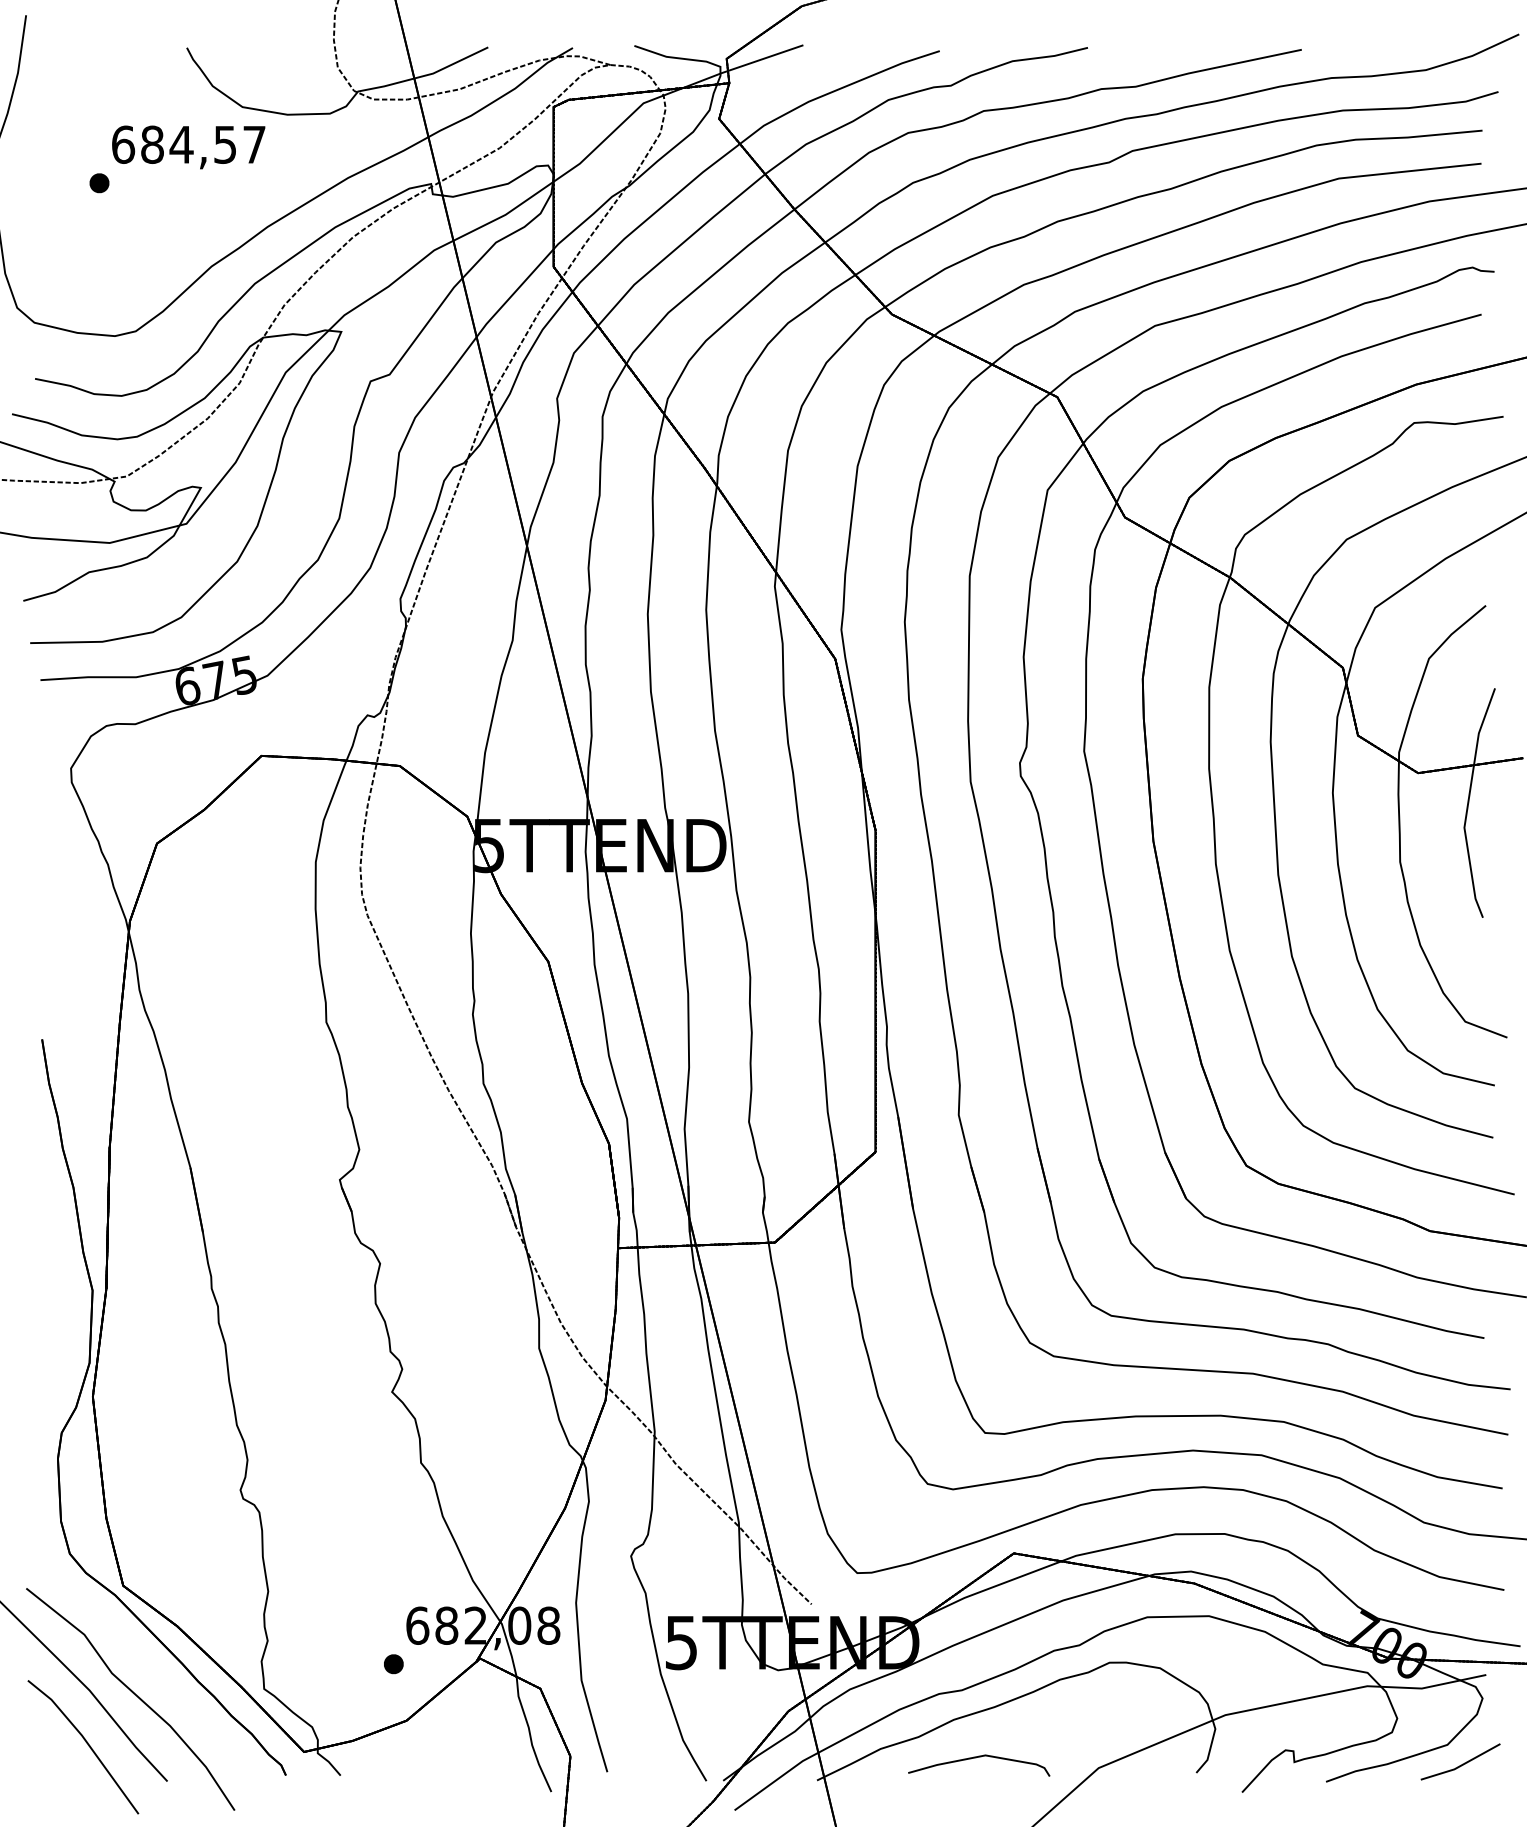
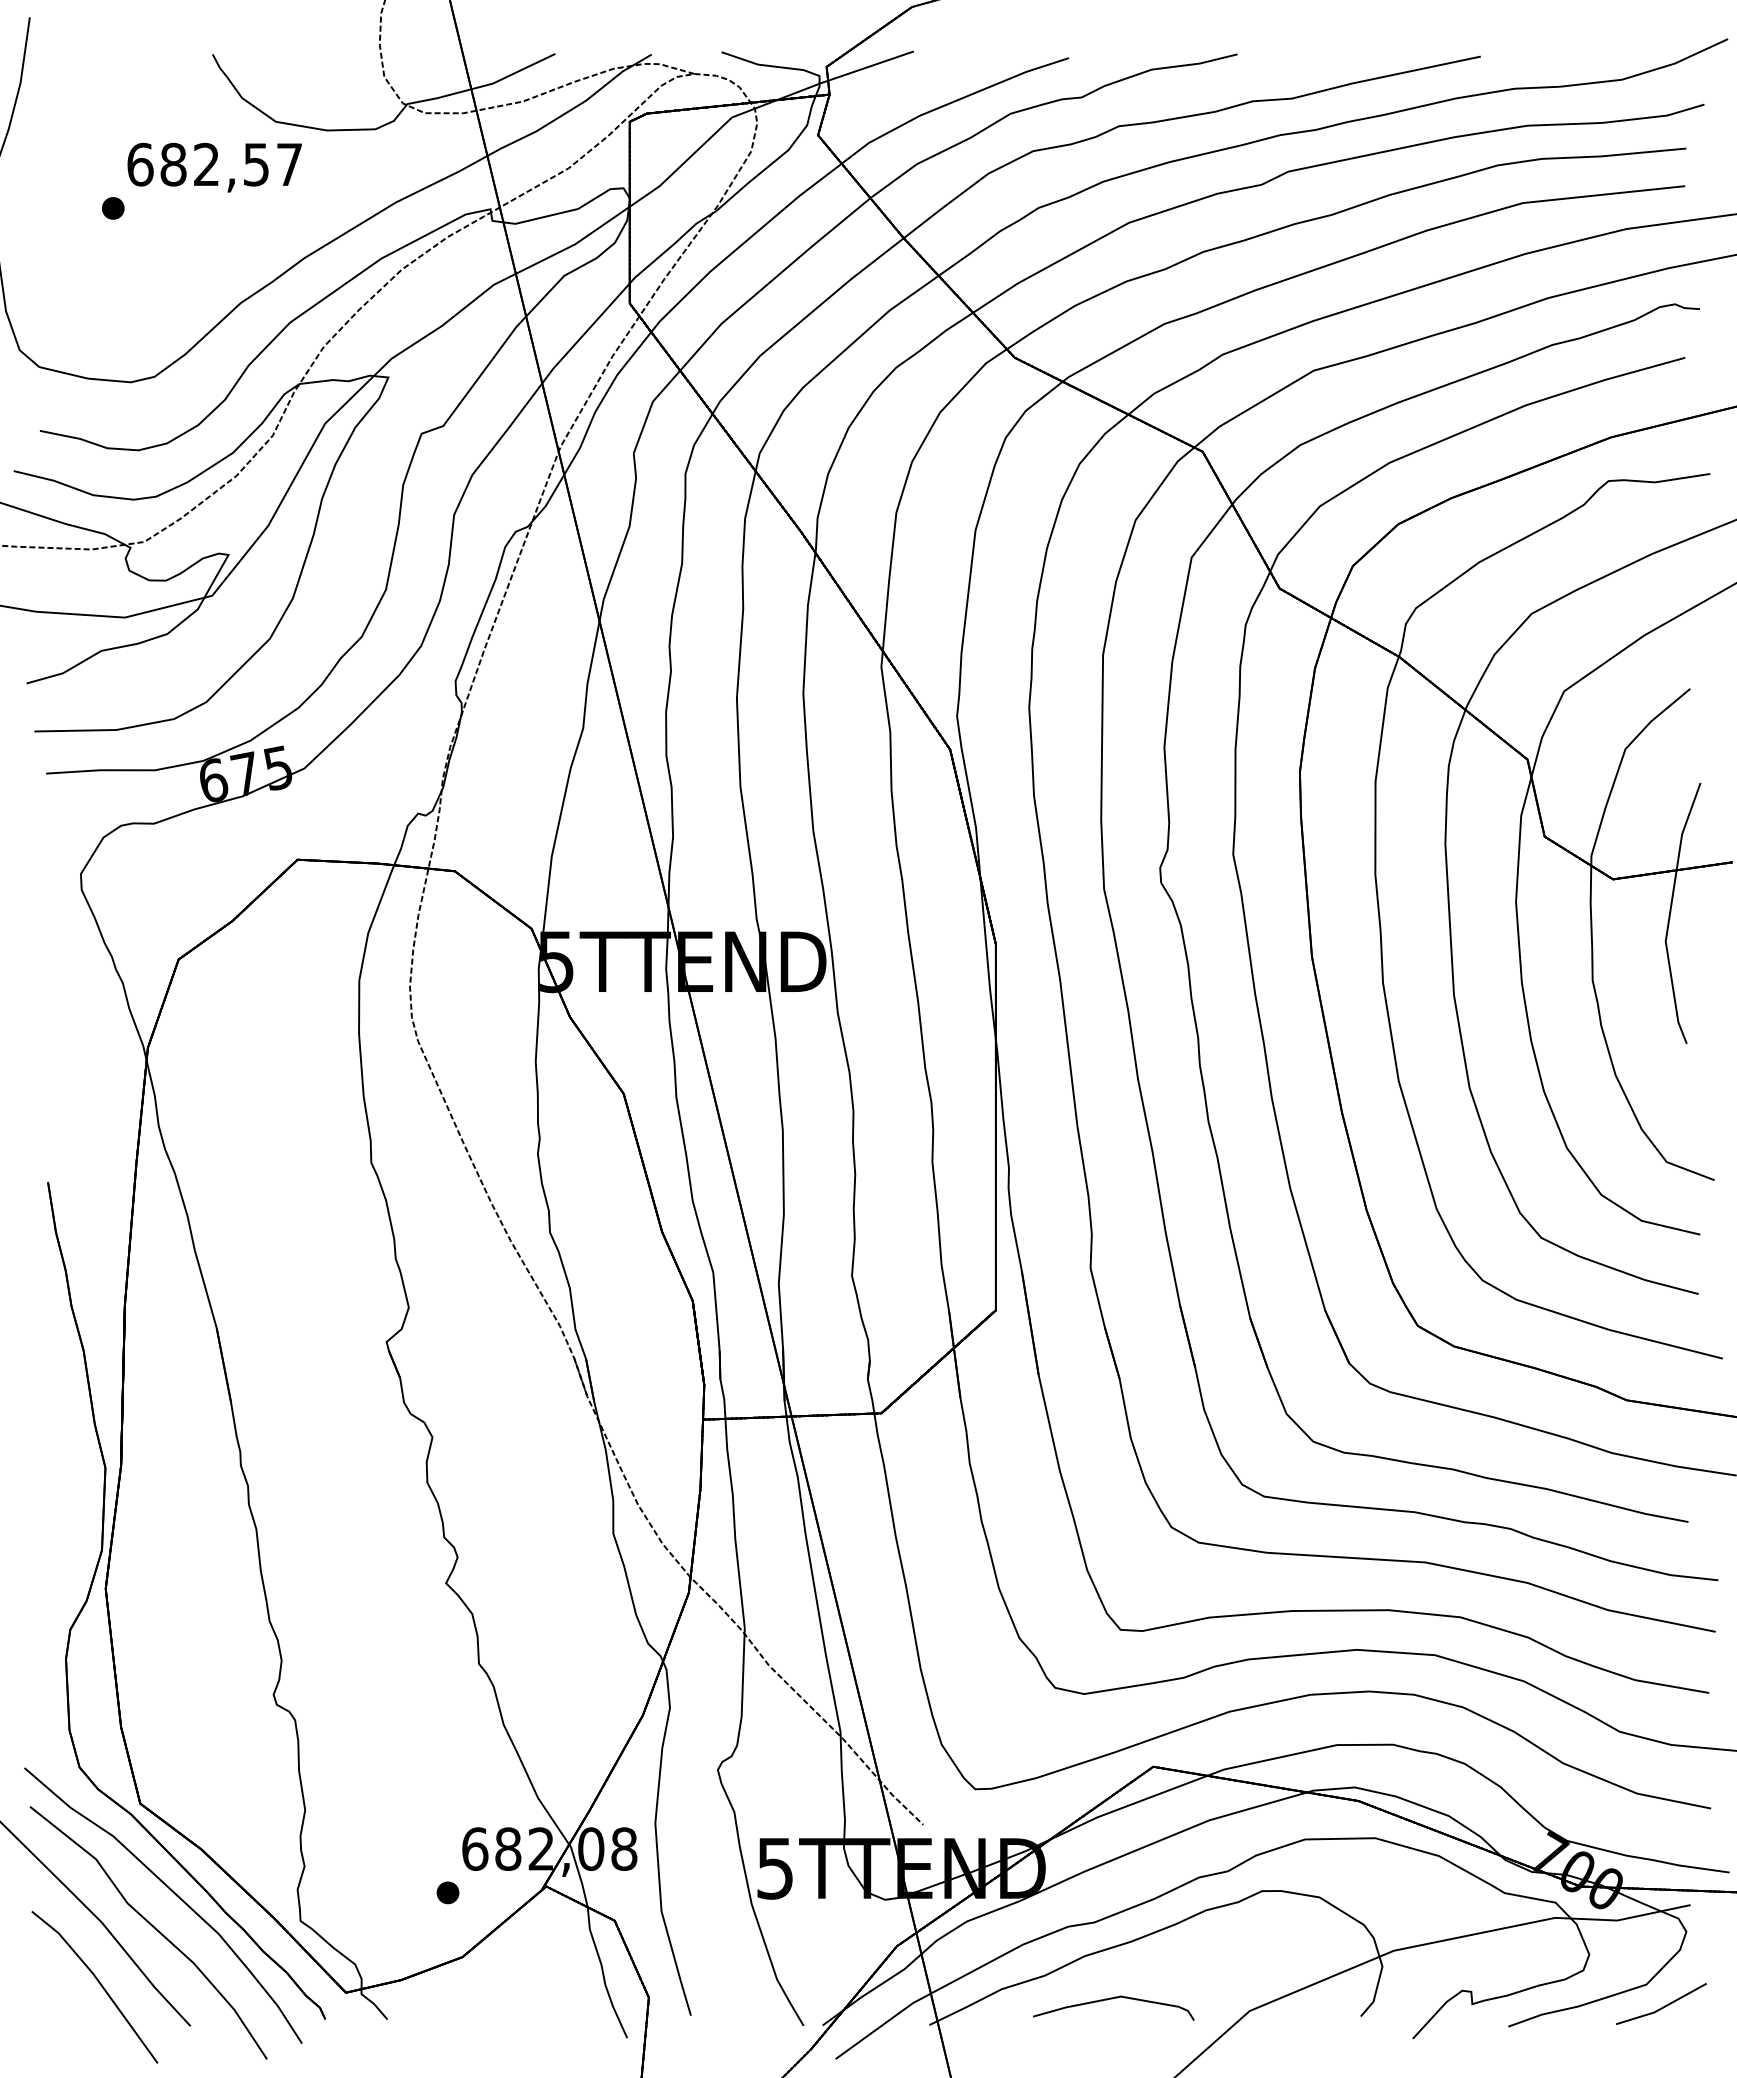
text: (181, 143) -> (206, 163), 684,57 -> 682,57
part: (153, 1665) -> (174, 1894), added

